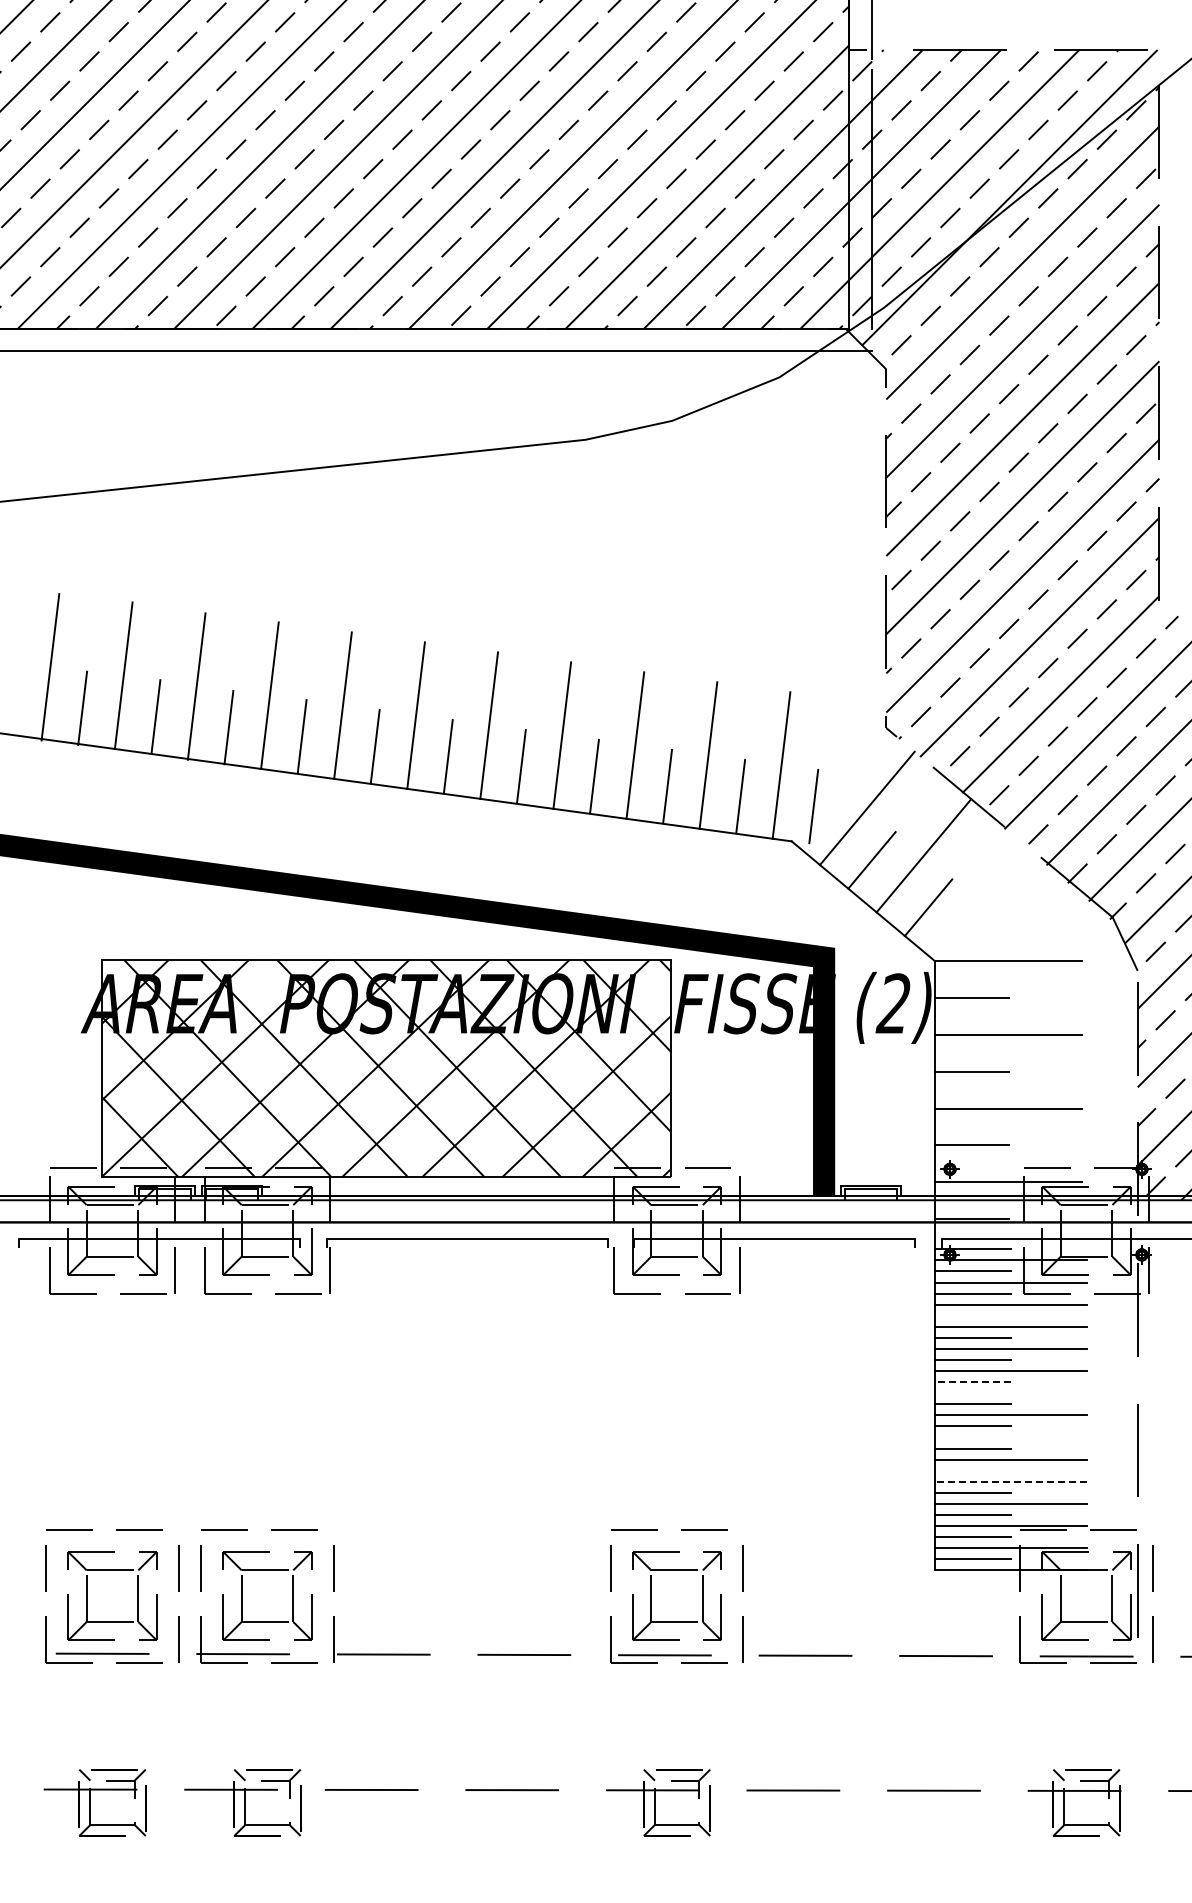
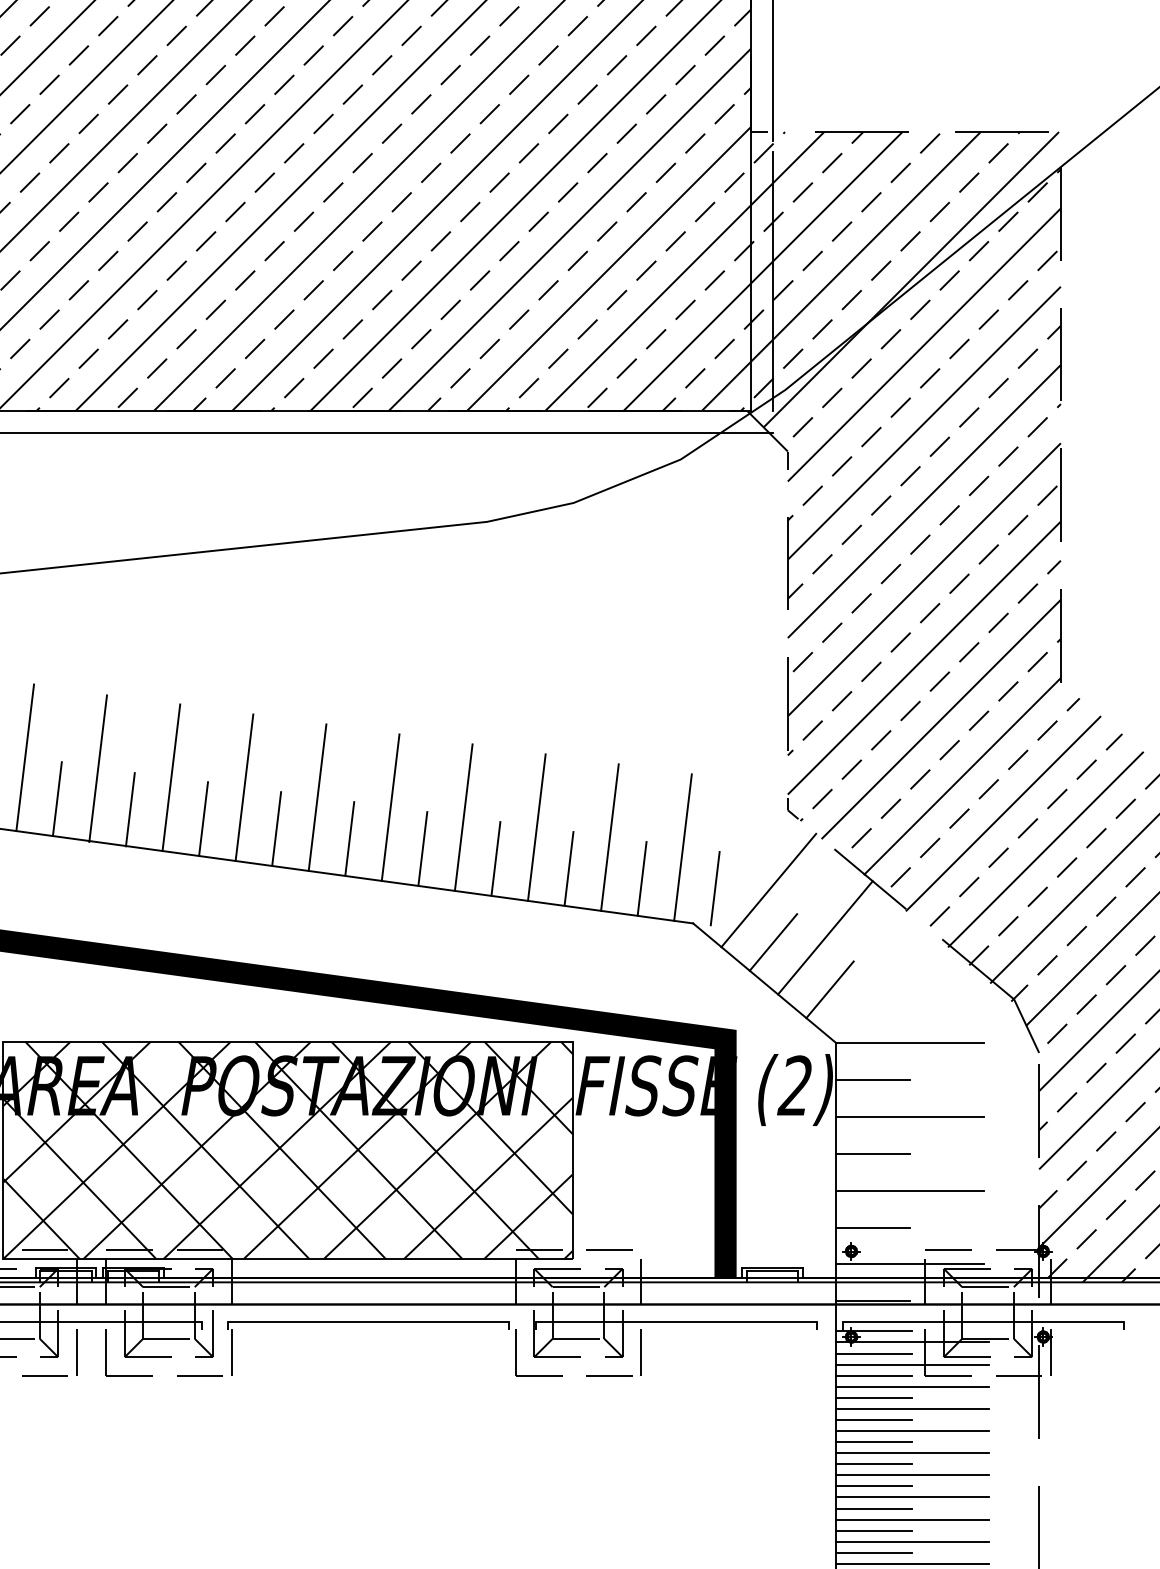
line: (972, 1315) -> (873, 1397), added
line: (972, 1382) -> (873, 1464), dashed -> solid
line: (1010, 1393) -> (911, 1475), added
line: (1010, 1437) -> (911, 1519), added
line: (972, 1470) -> (873, 1552), added
line: (1010, 1481) -> (911, 1563), dashed -> solid

